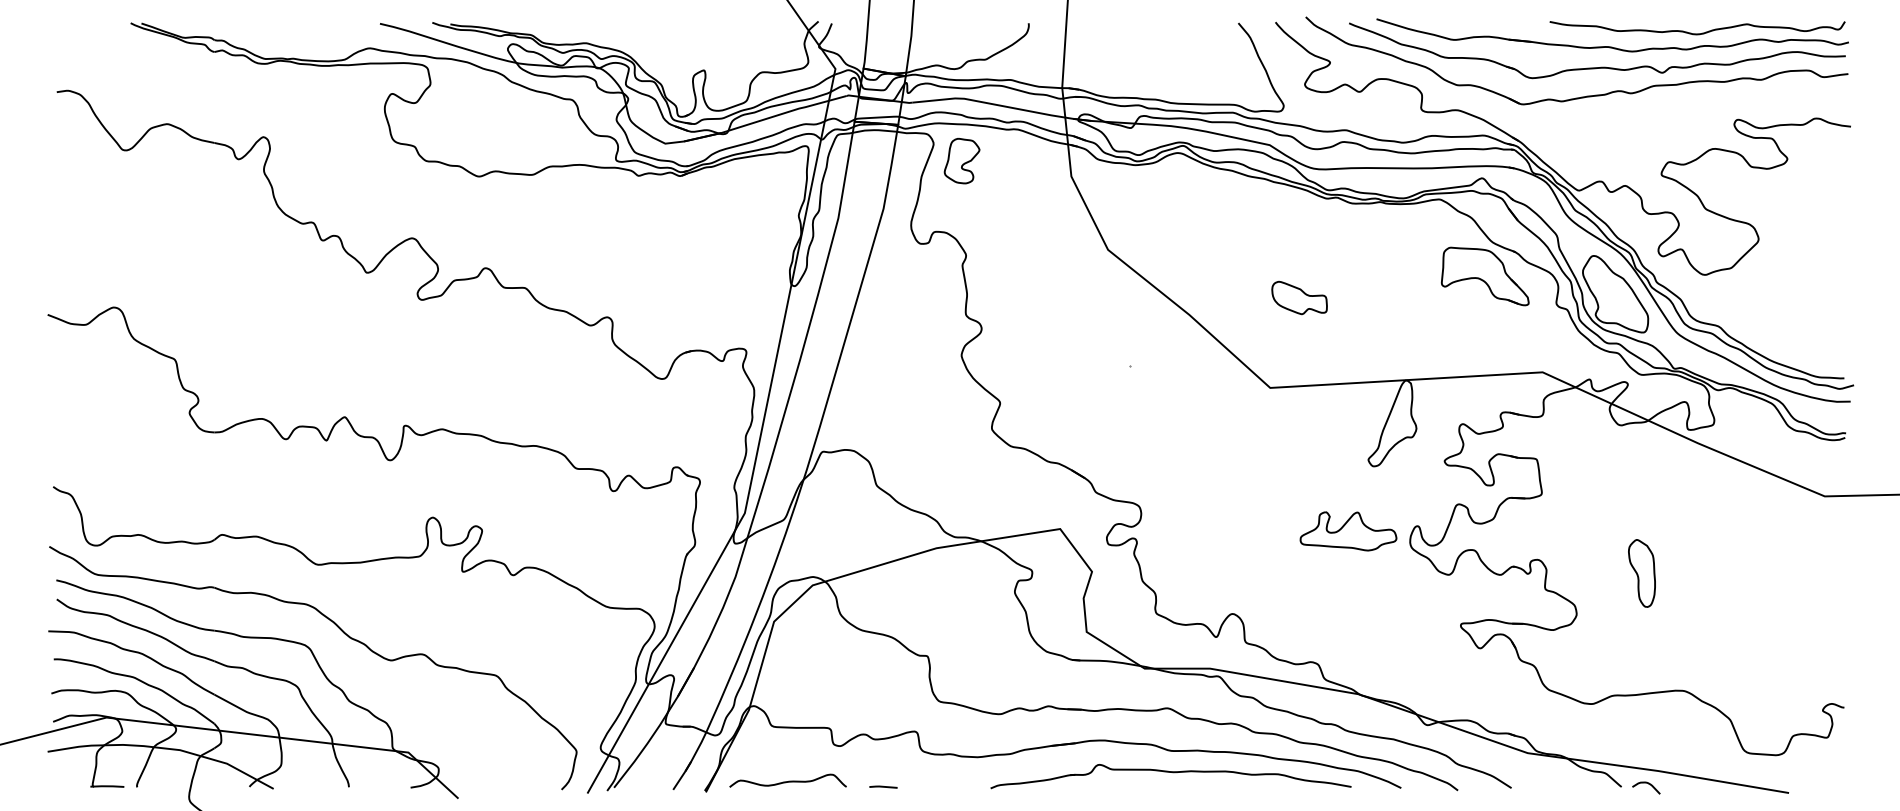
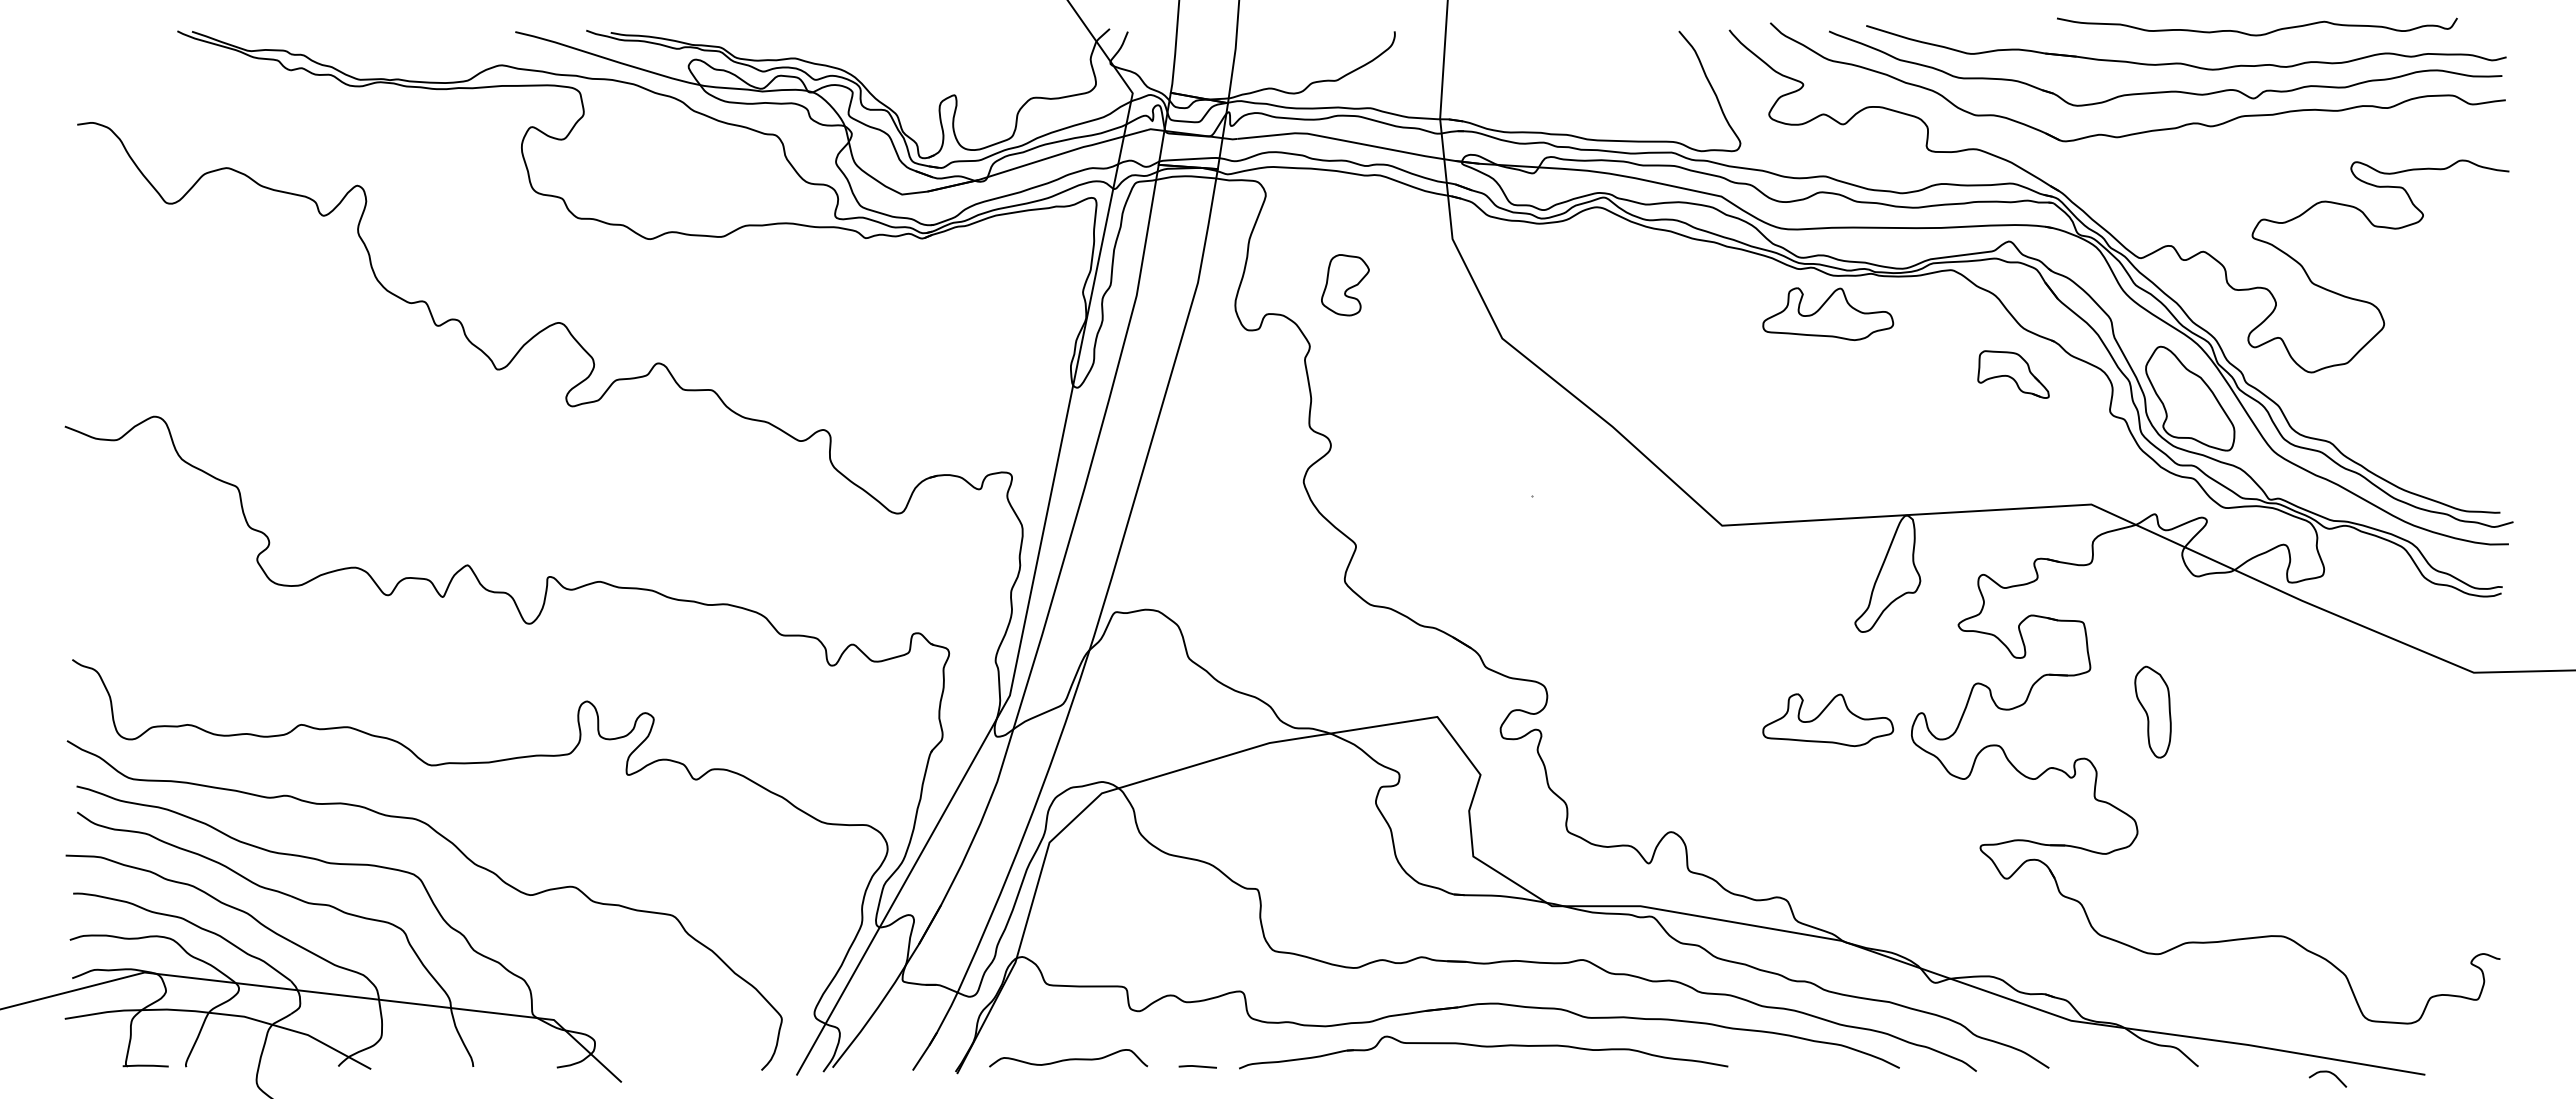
curve: (1697, 33) -> (2257, 34), moved
part: (962, 161) -> (1345, 285), moved
part: (1348, 232) -> (1828, 314), added
part: (1485, 276) -> (2013, 374), size x0.6
part: (1299, 297) -> (1761, 403), removed
part: (1641, 572) -> (2152, 711), moved
part: (1170, 776) -> (1483, 1052), moved
curve: (1647, 783) -> (2329, 1073), moved

